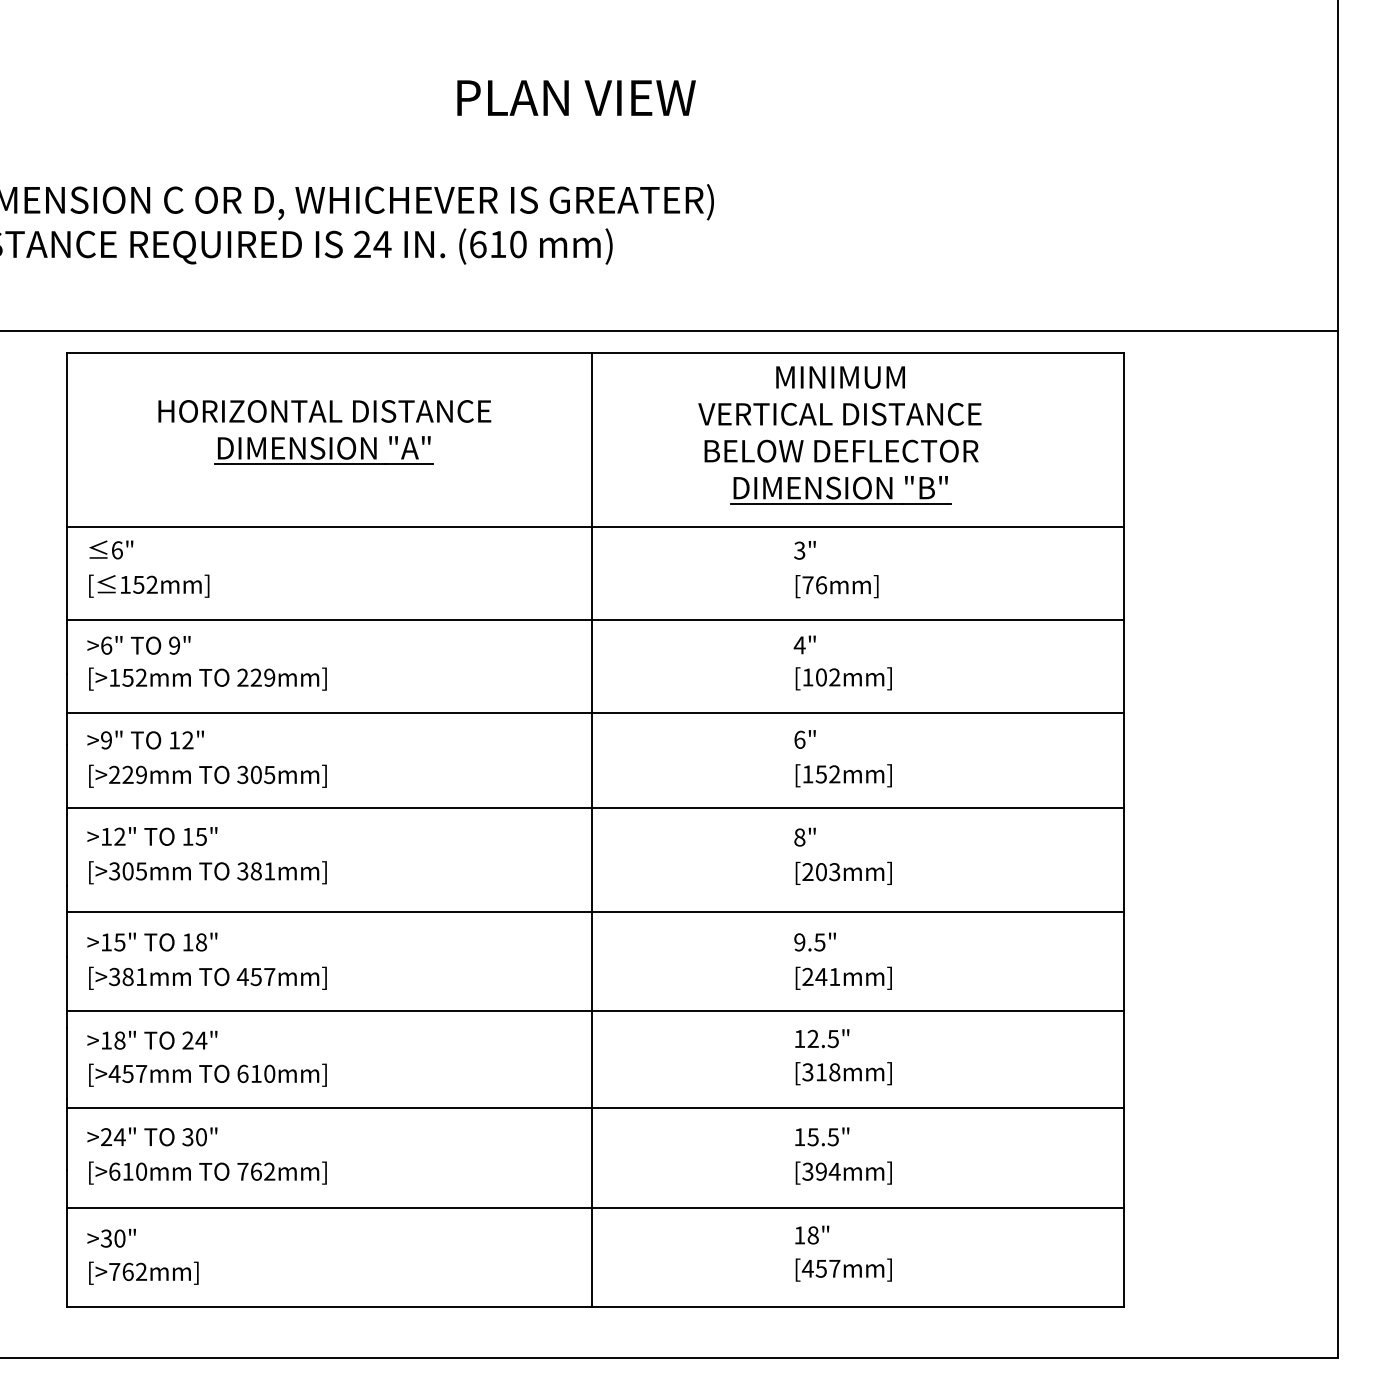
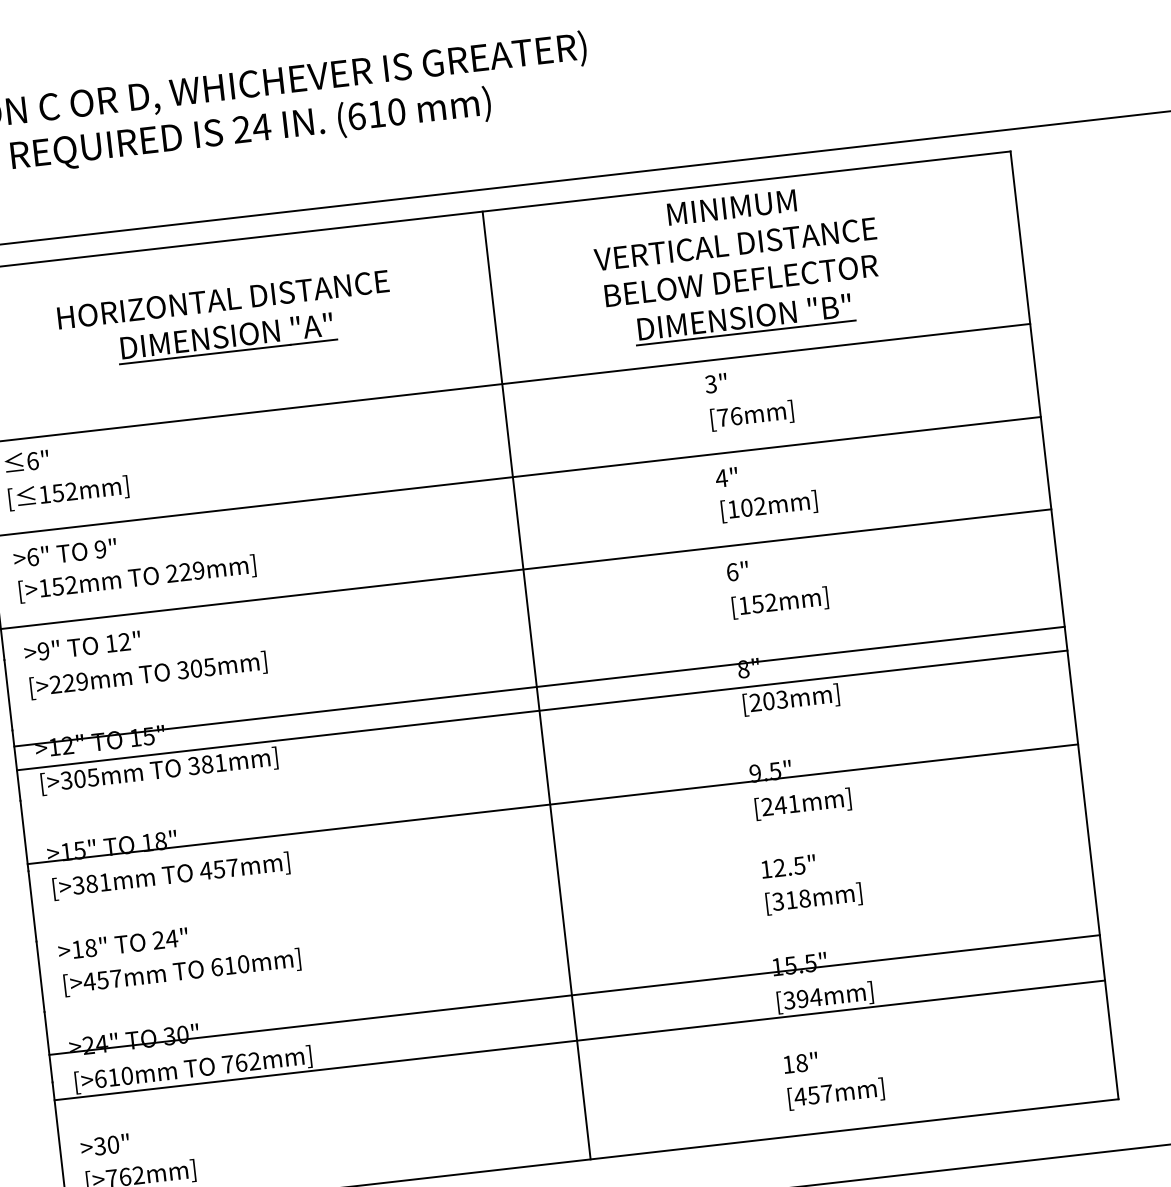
line: (594, 807) -> (541, 710), moved
line: (594, 911) -> (538, 686), moved
line: (594, 1011) -> (552, 804), moved
line: (594, 1107) -> (579, 1040), moved
line: (594, 1208) -> (574, 995), moved

